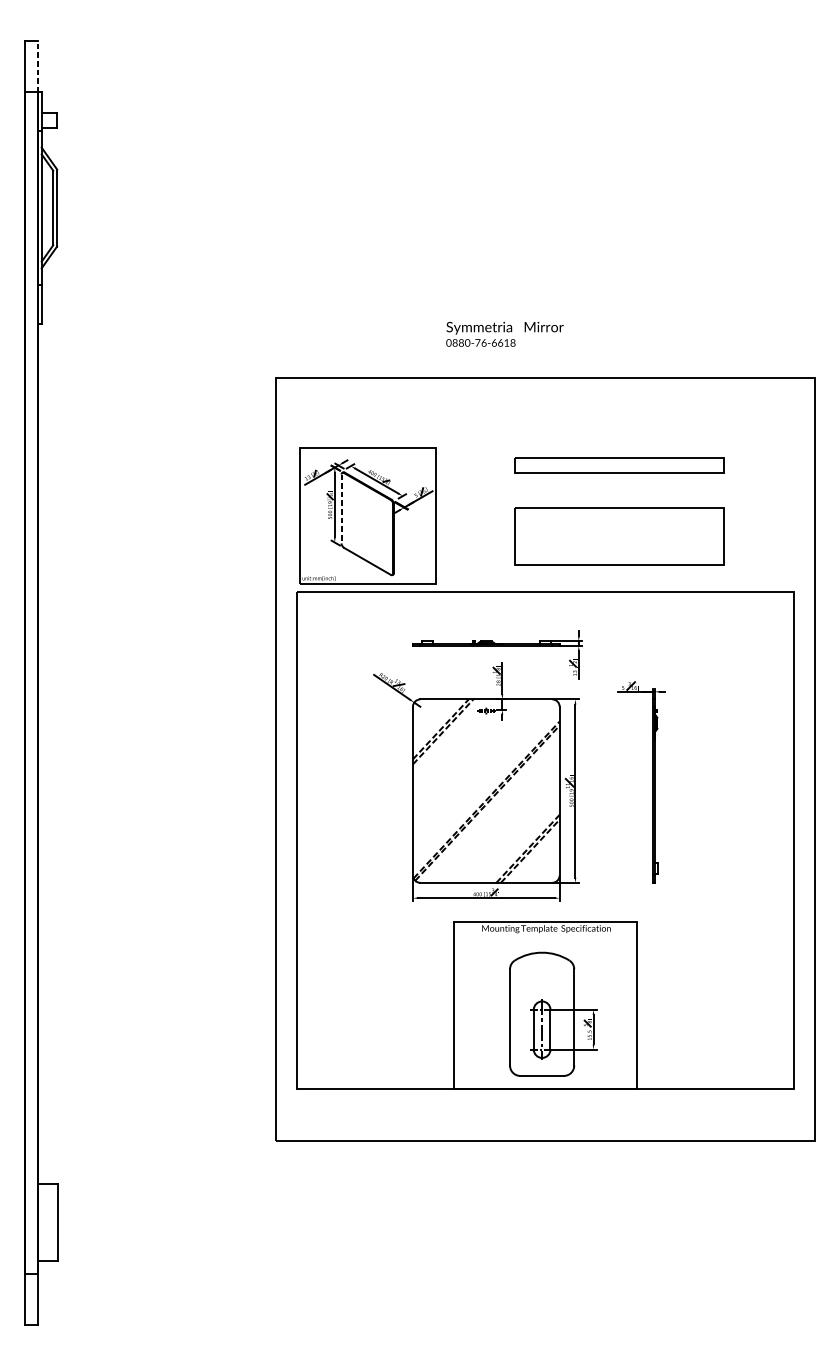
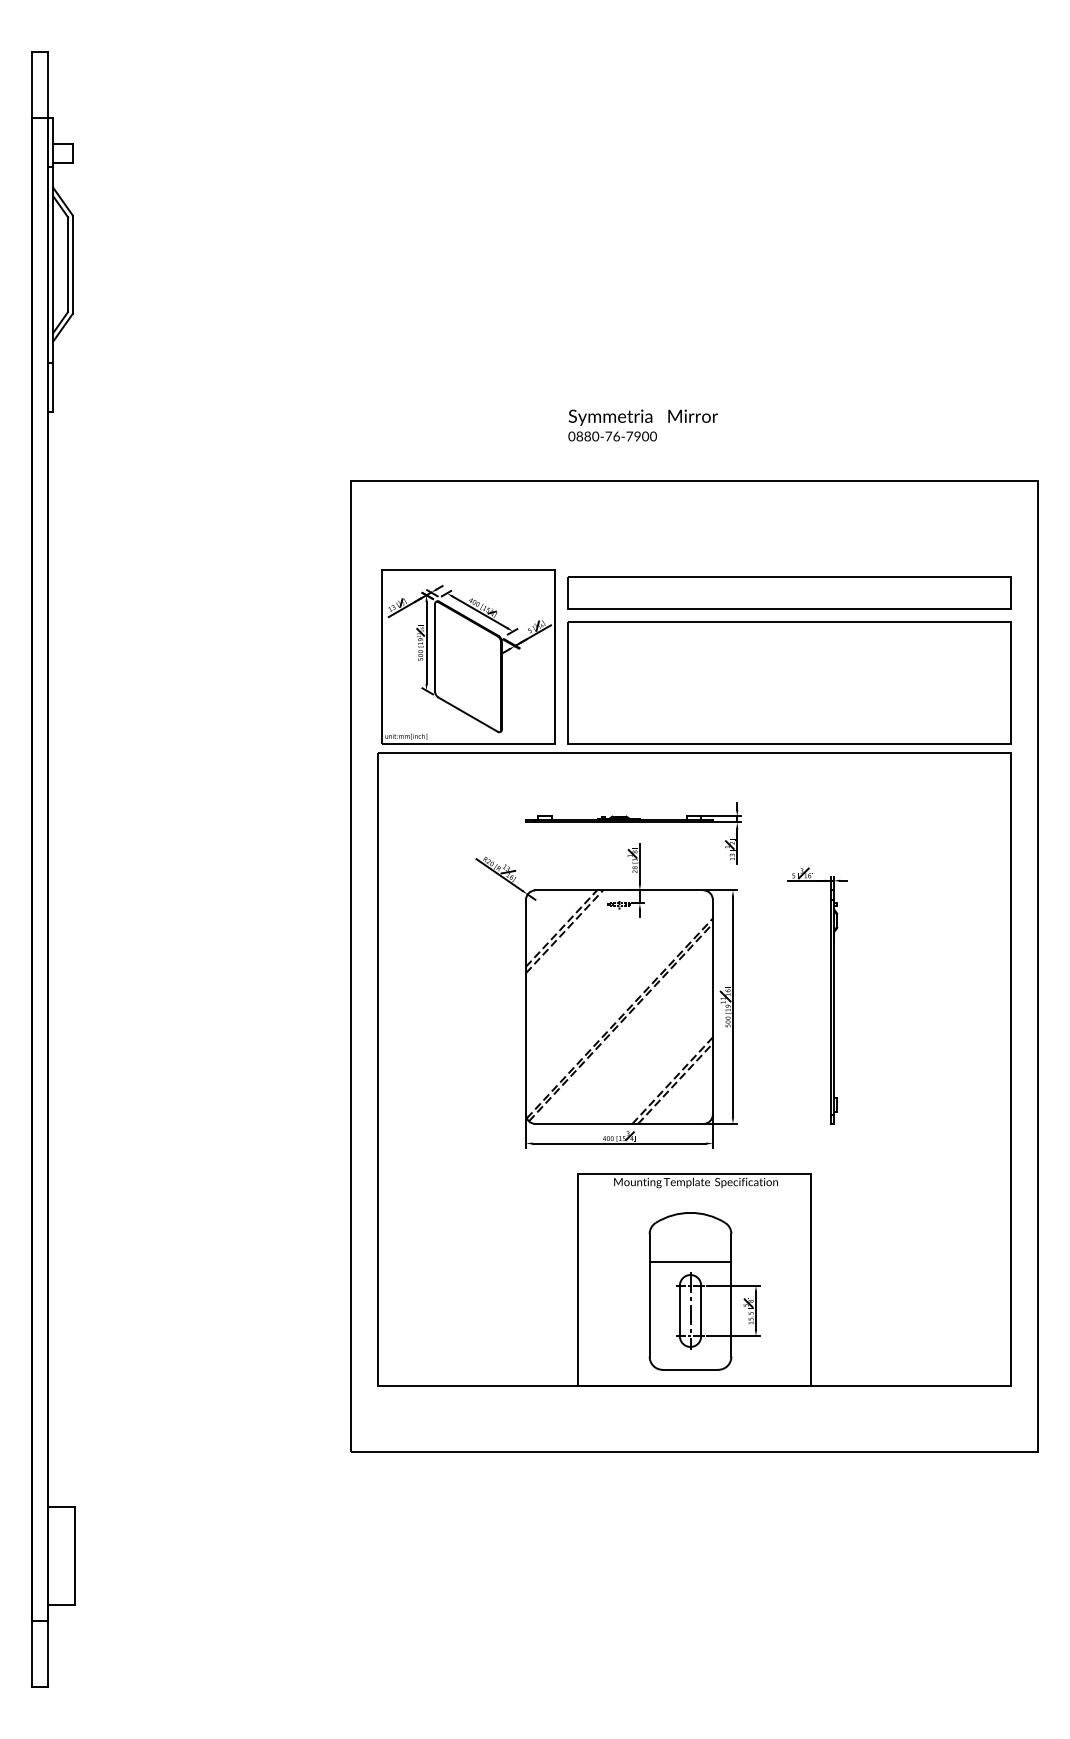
line: (37, 66) -> (48, 84), dashed -> solid
text: (503, 342) -> (641, 436), 0880-76-6618 -> 0880-76-7900
part: (619, 465) -> (789, 592), size x1.67
line: (341, 508) -> (435, 647), dashed -> solid
part: (619, 536) -> (789, 682), size x1.67
line: (542, 990) -> (690, 1261), added

